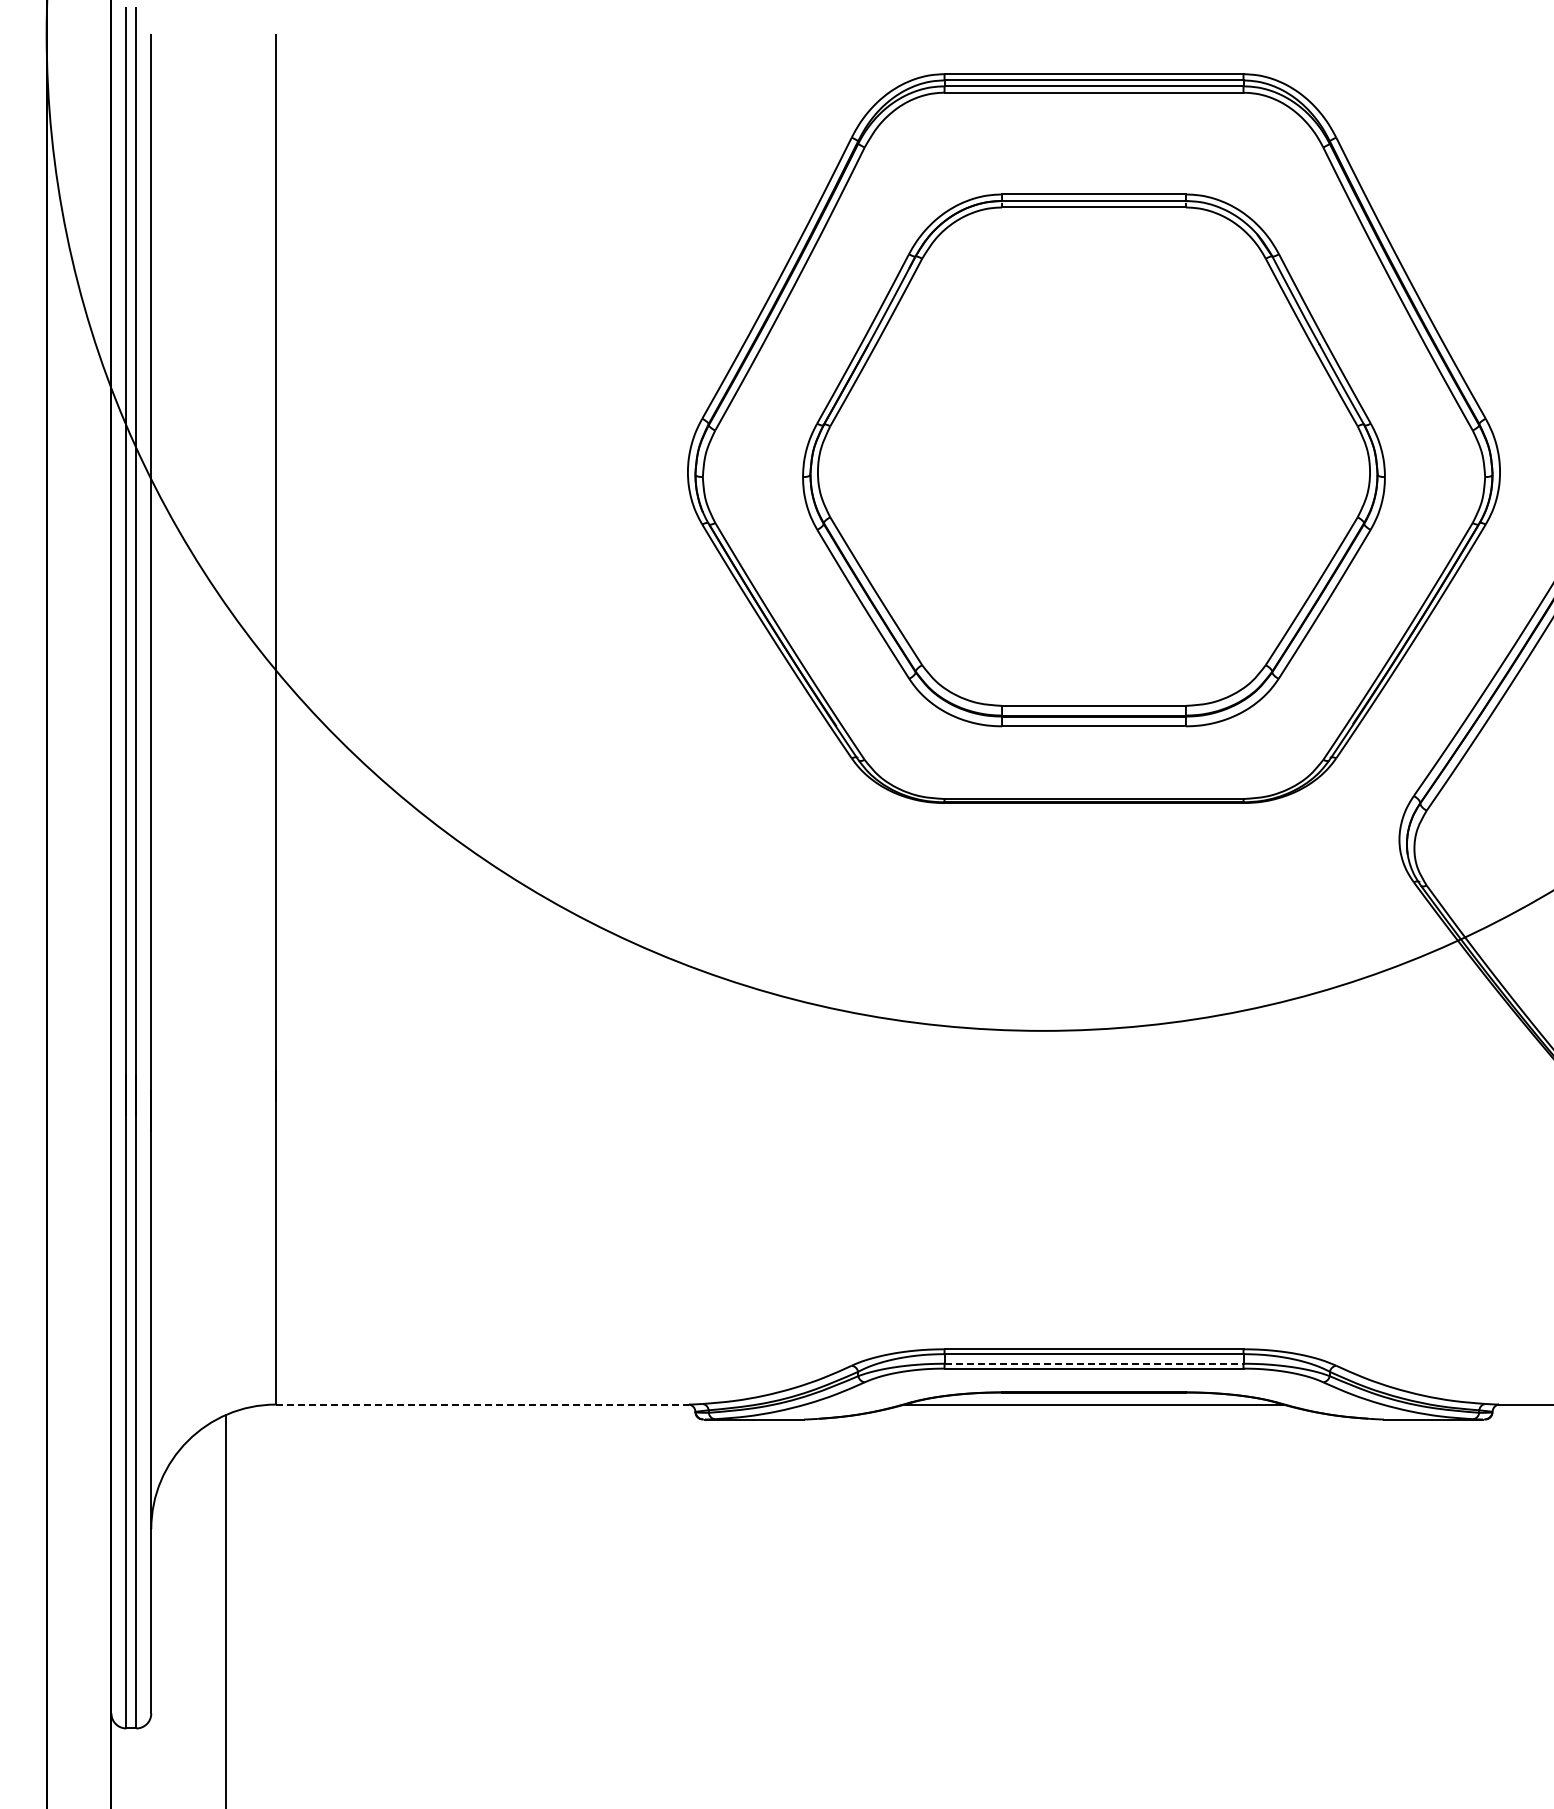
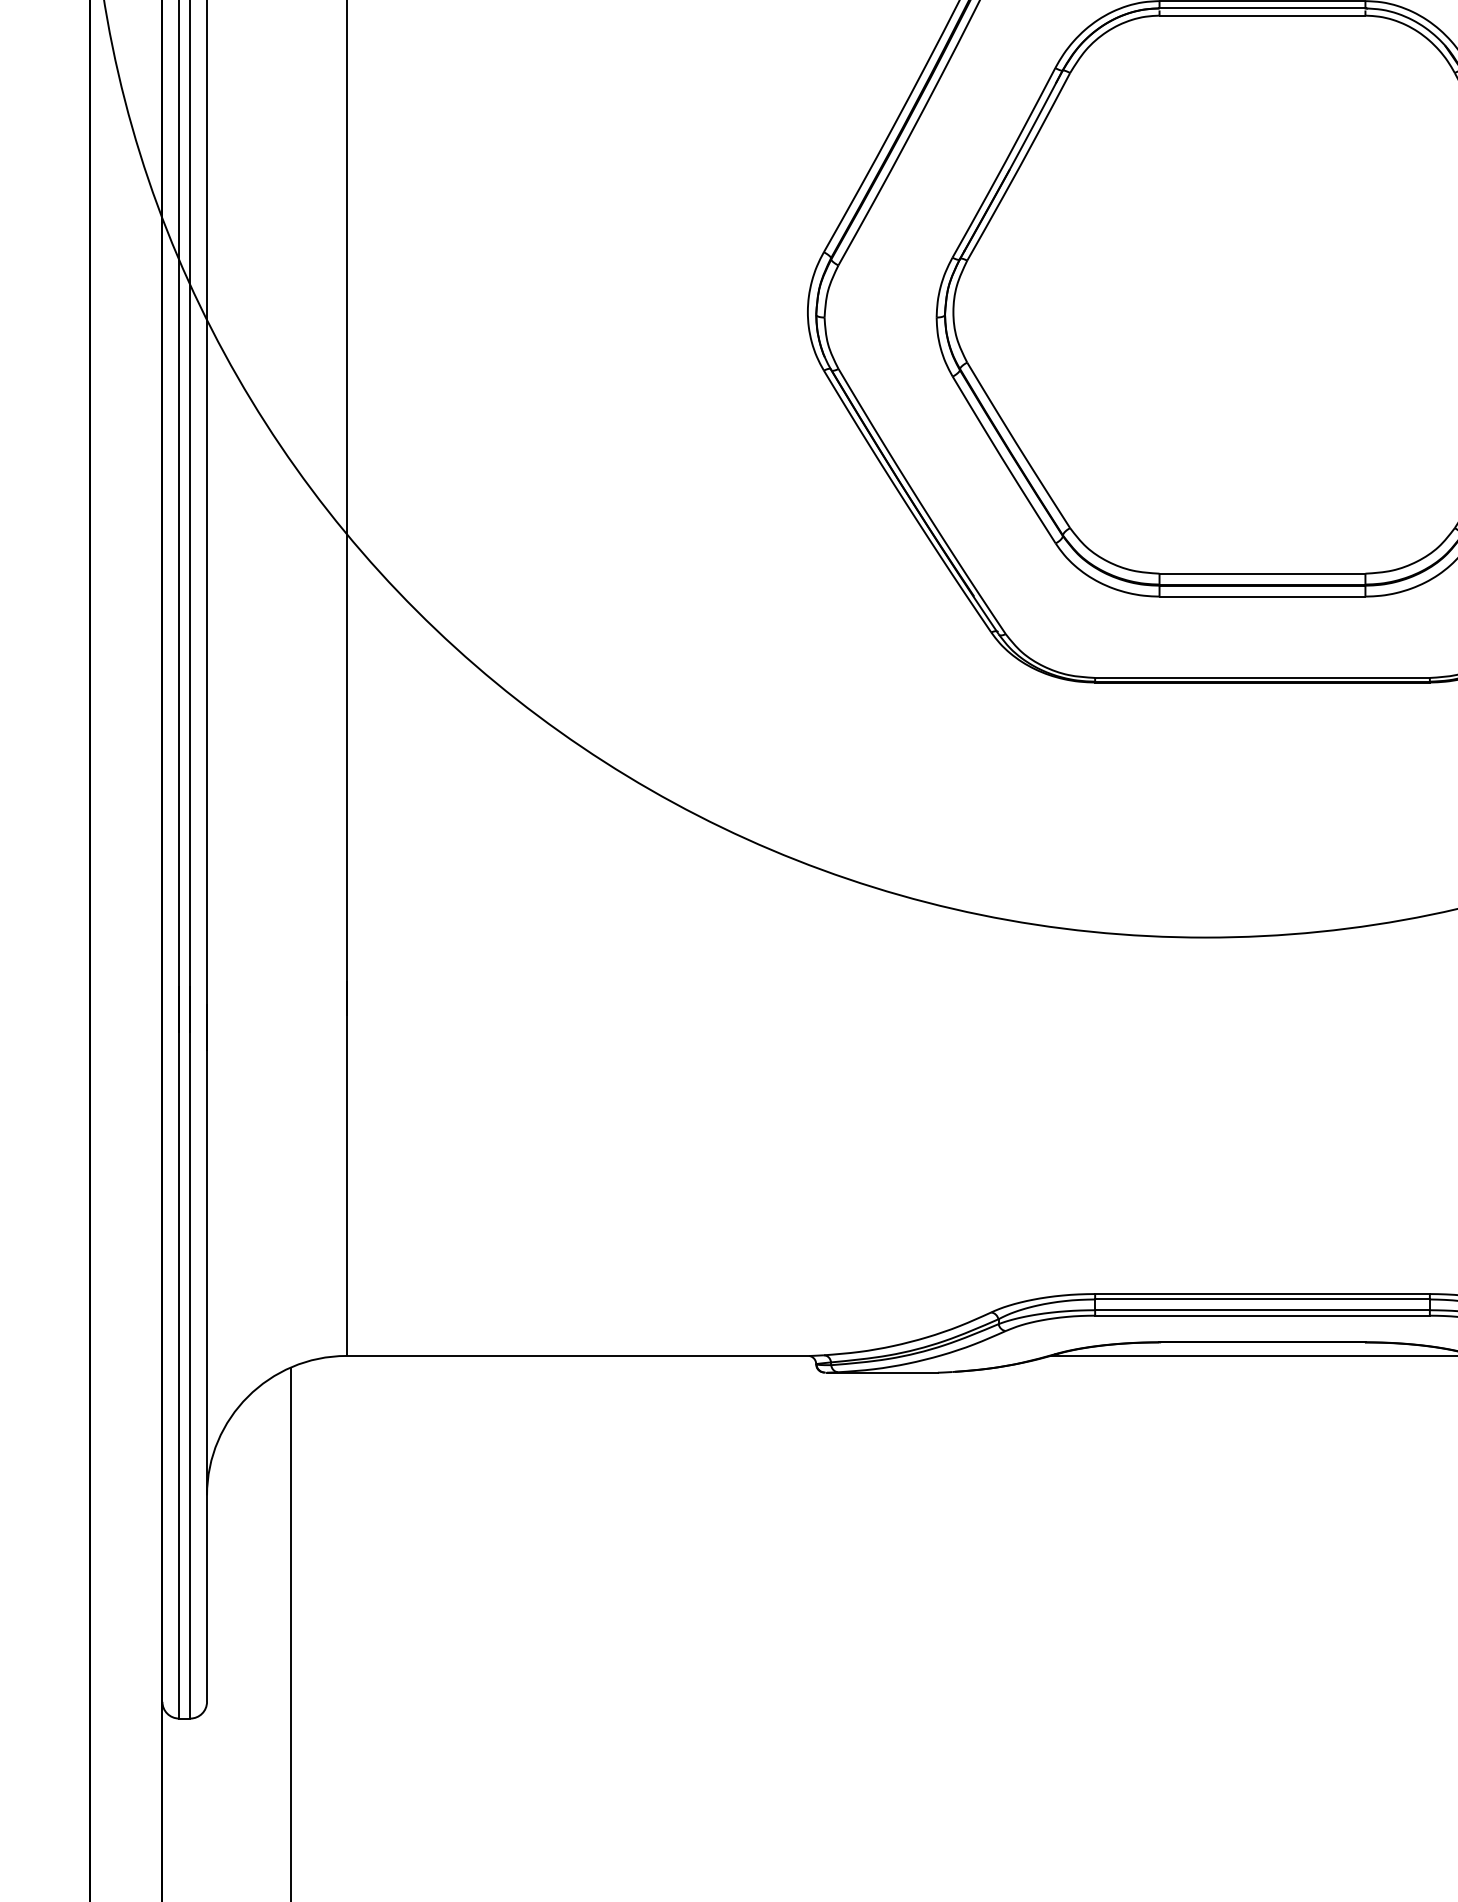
line: (1094, 1363) -> (1263, 1309), dashed -> solid
line: (482, 1404) -> (577, 1355), dashed -> solid

